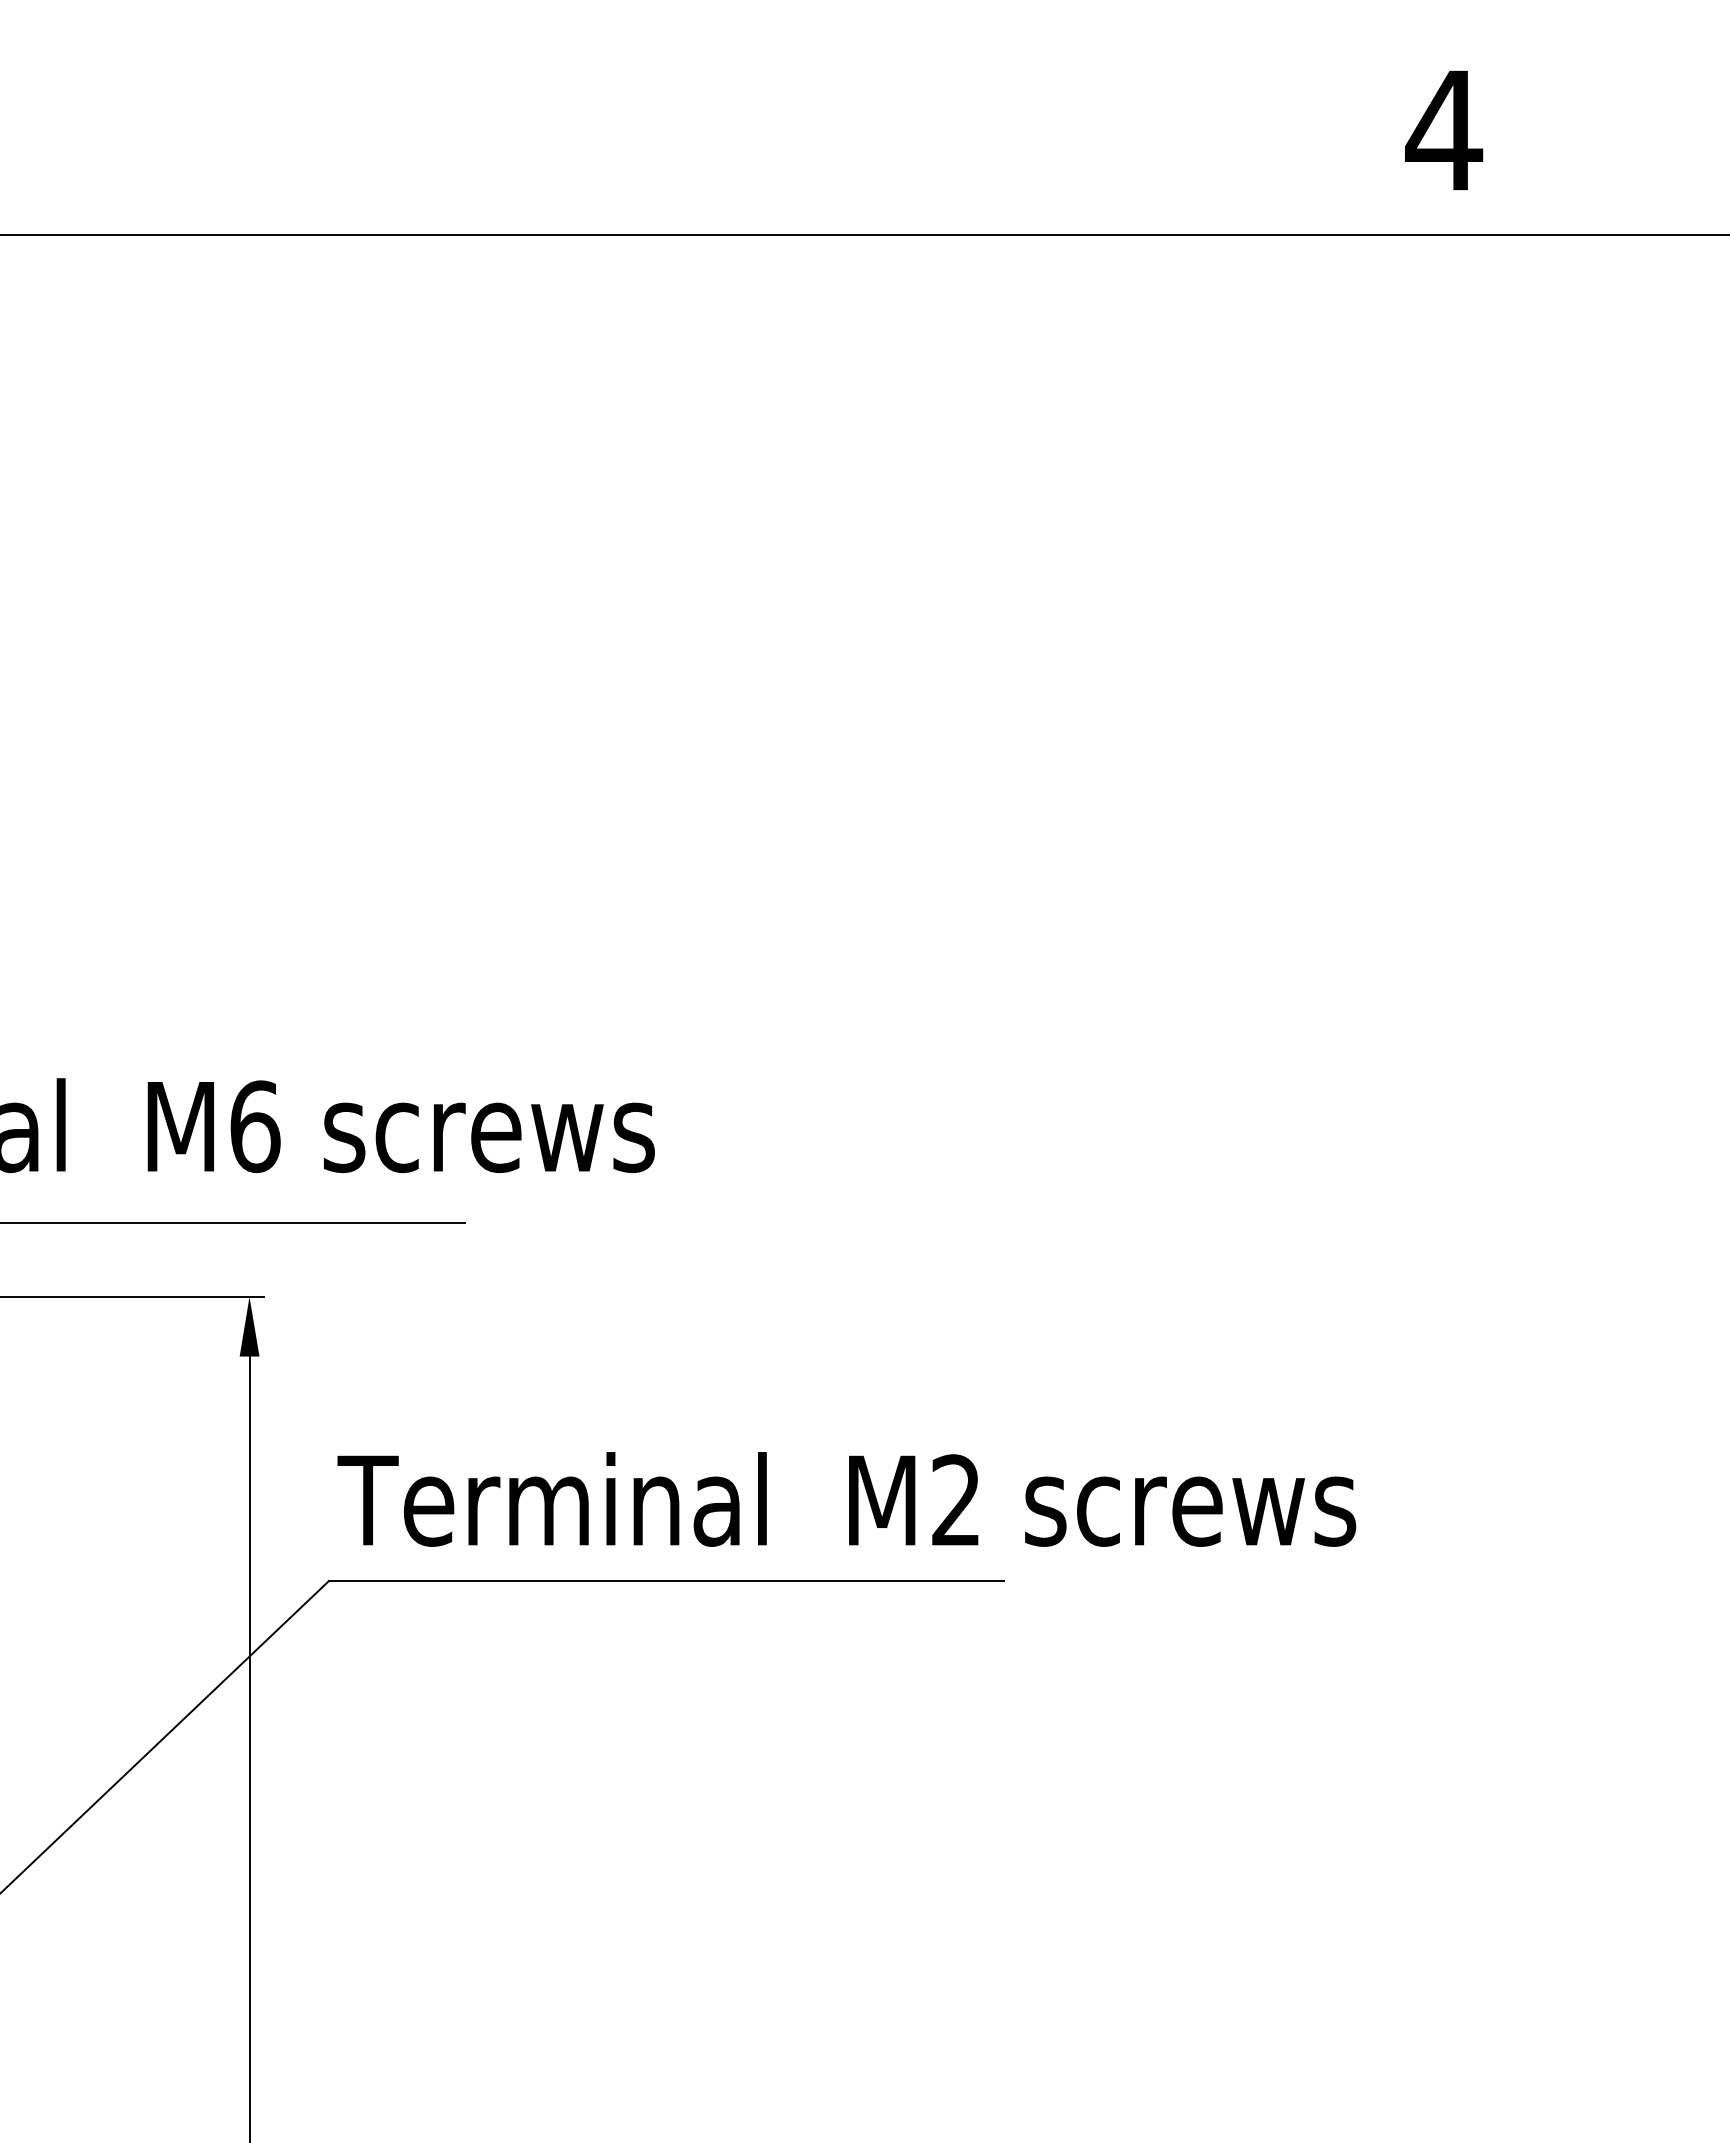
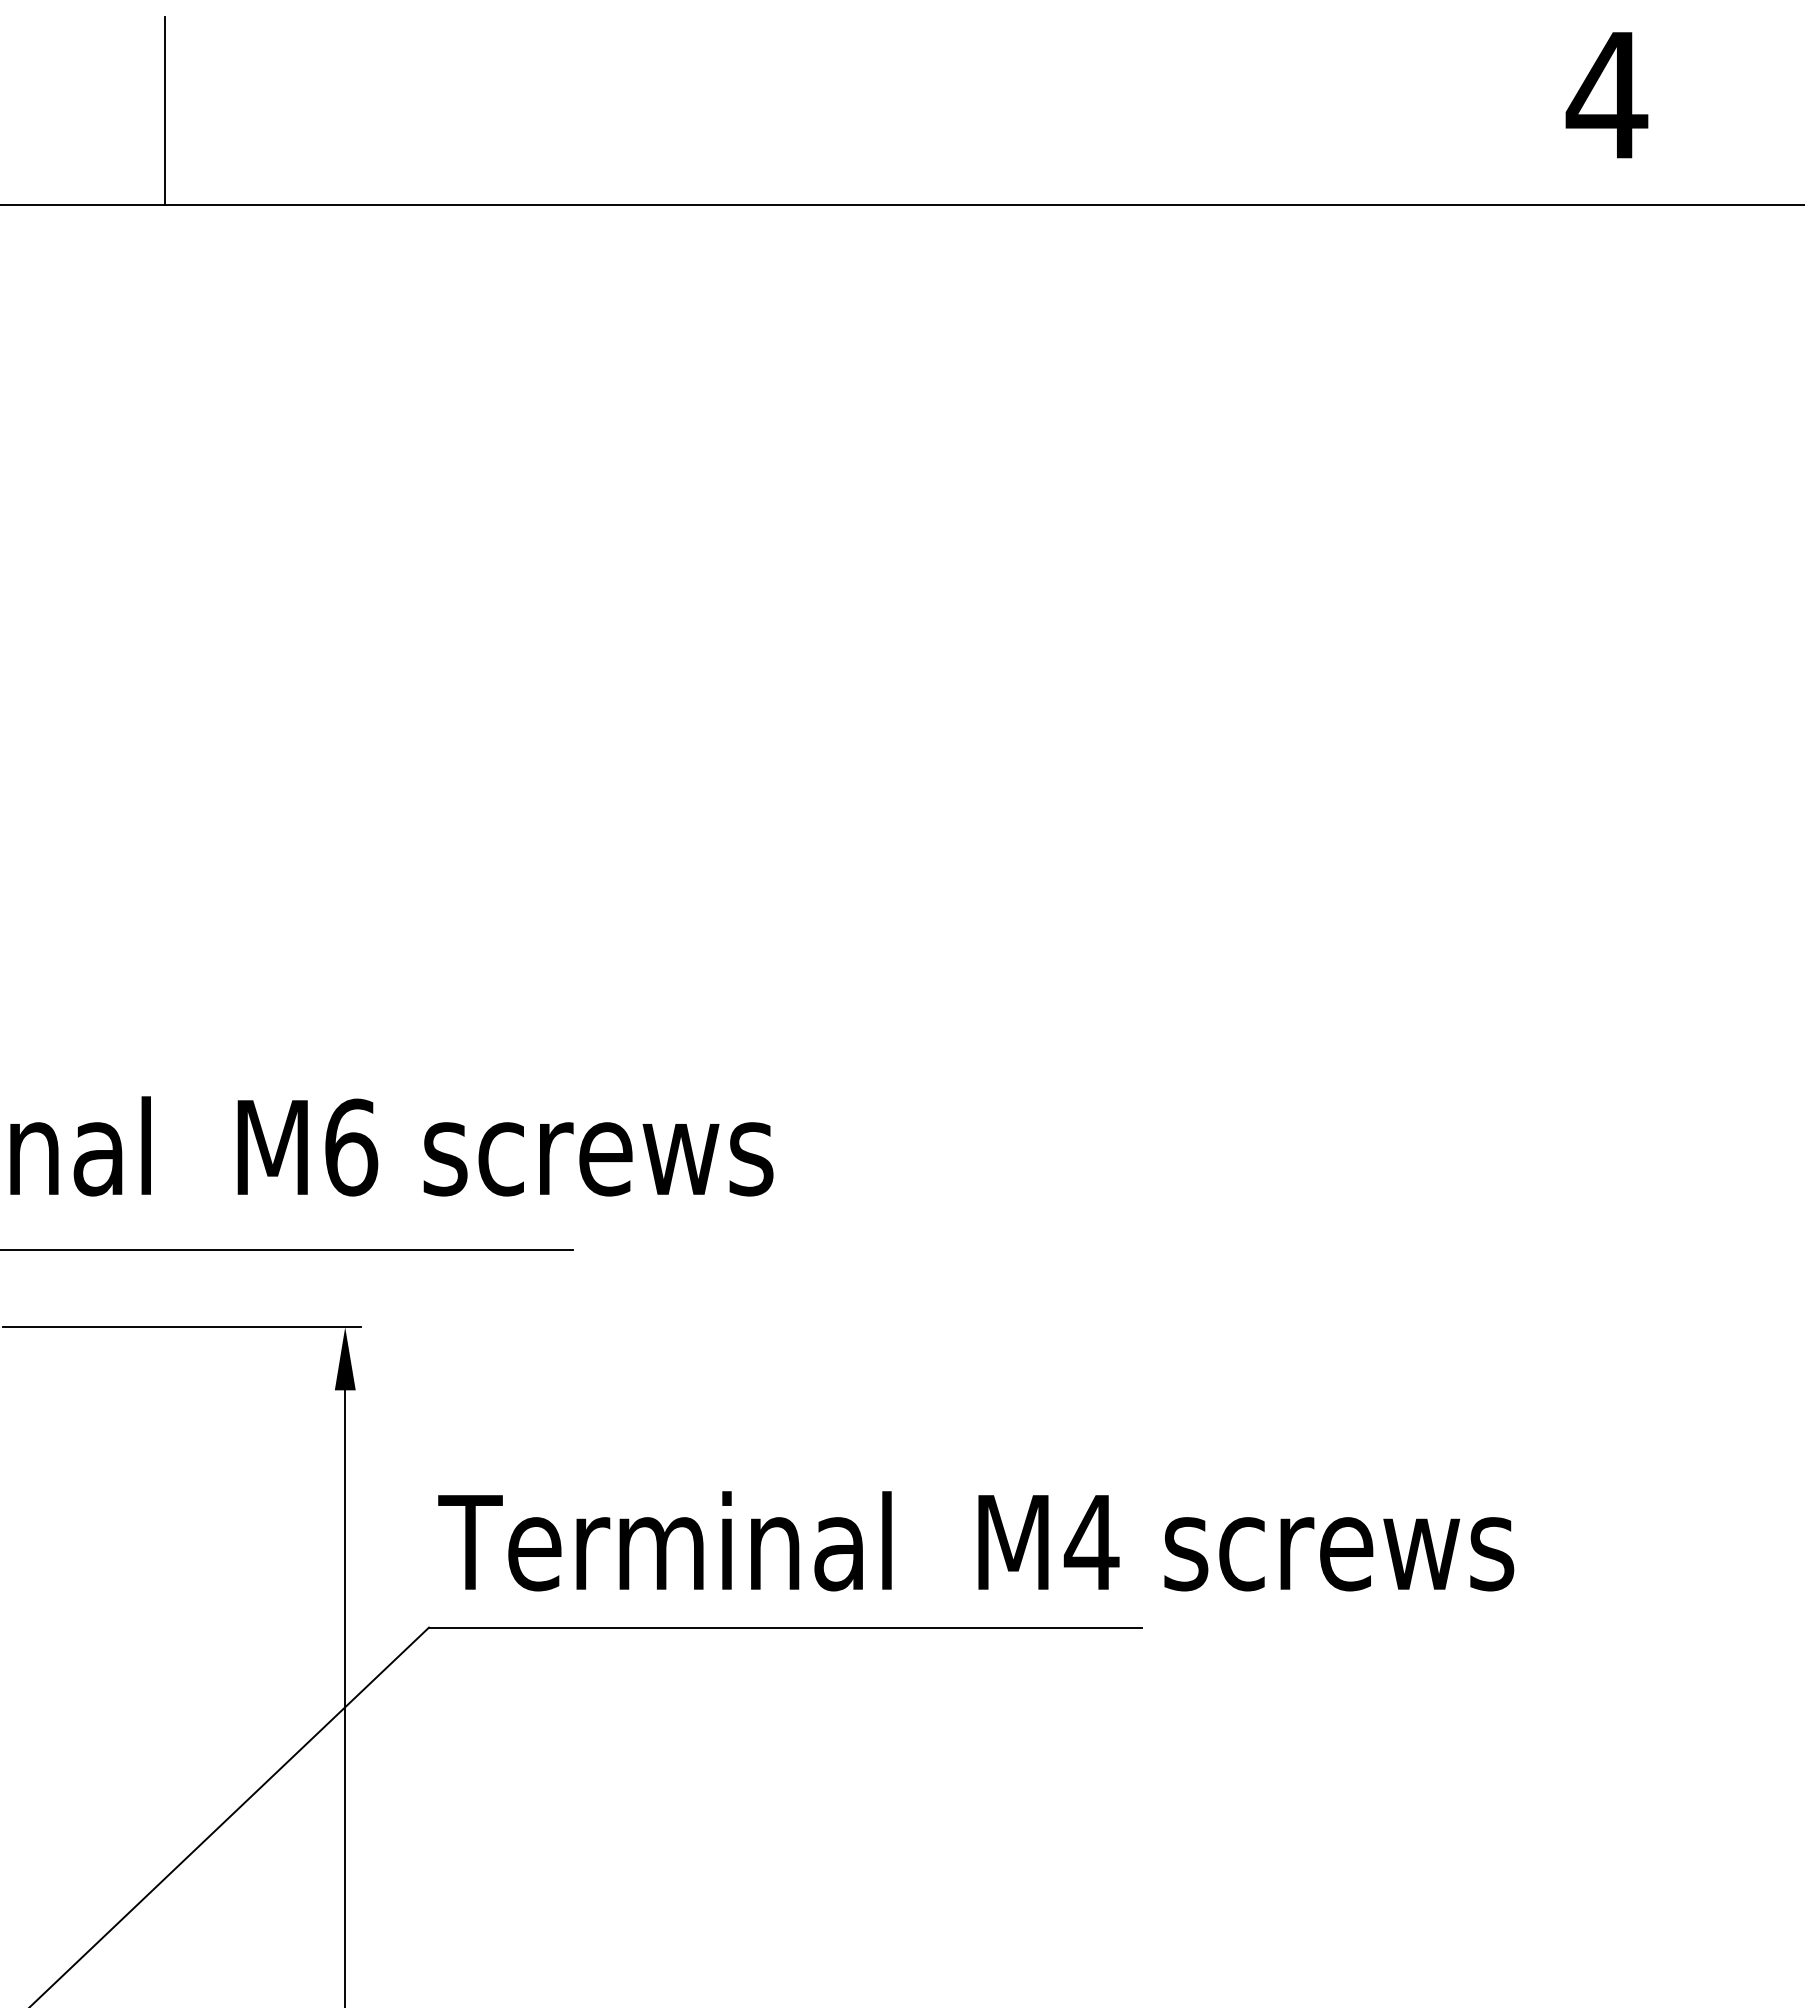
line: (79, 144) -> (165, 110), added
text: (955, 1499) -> (1090, 1541), M2 -> M4

